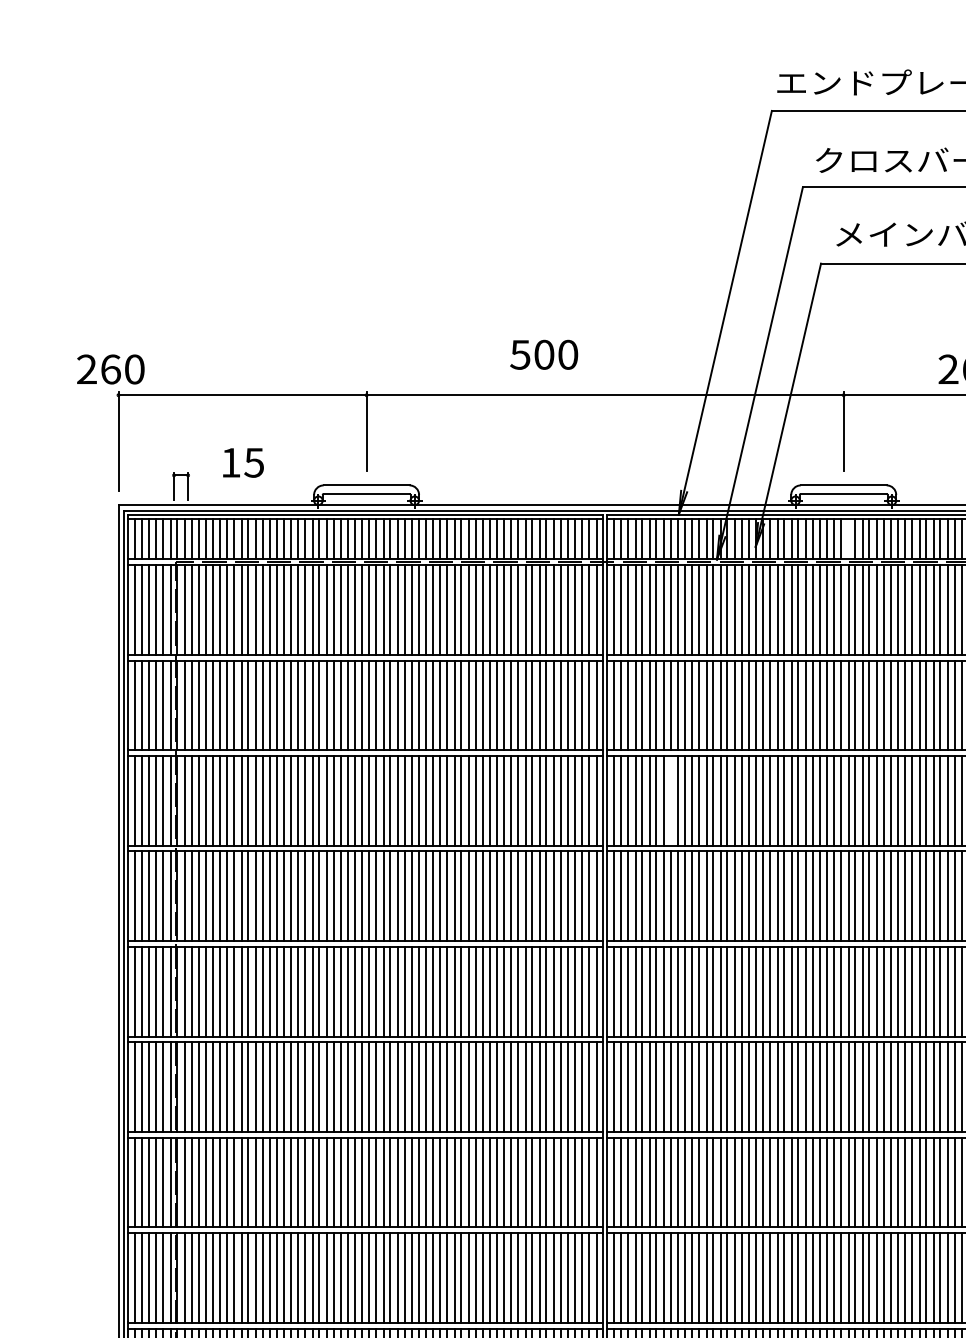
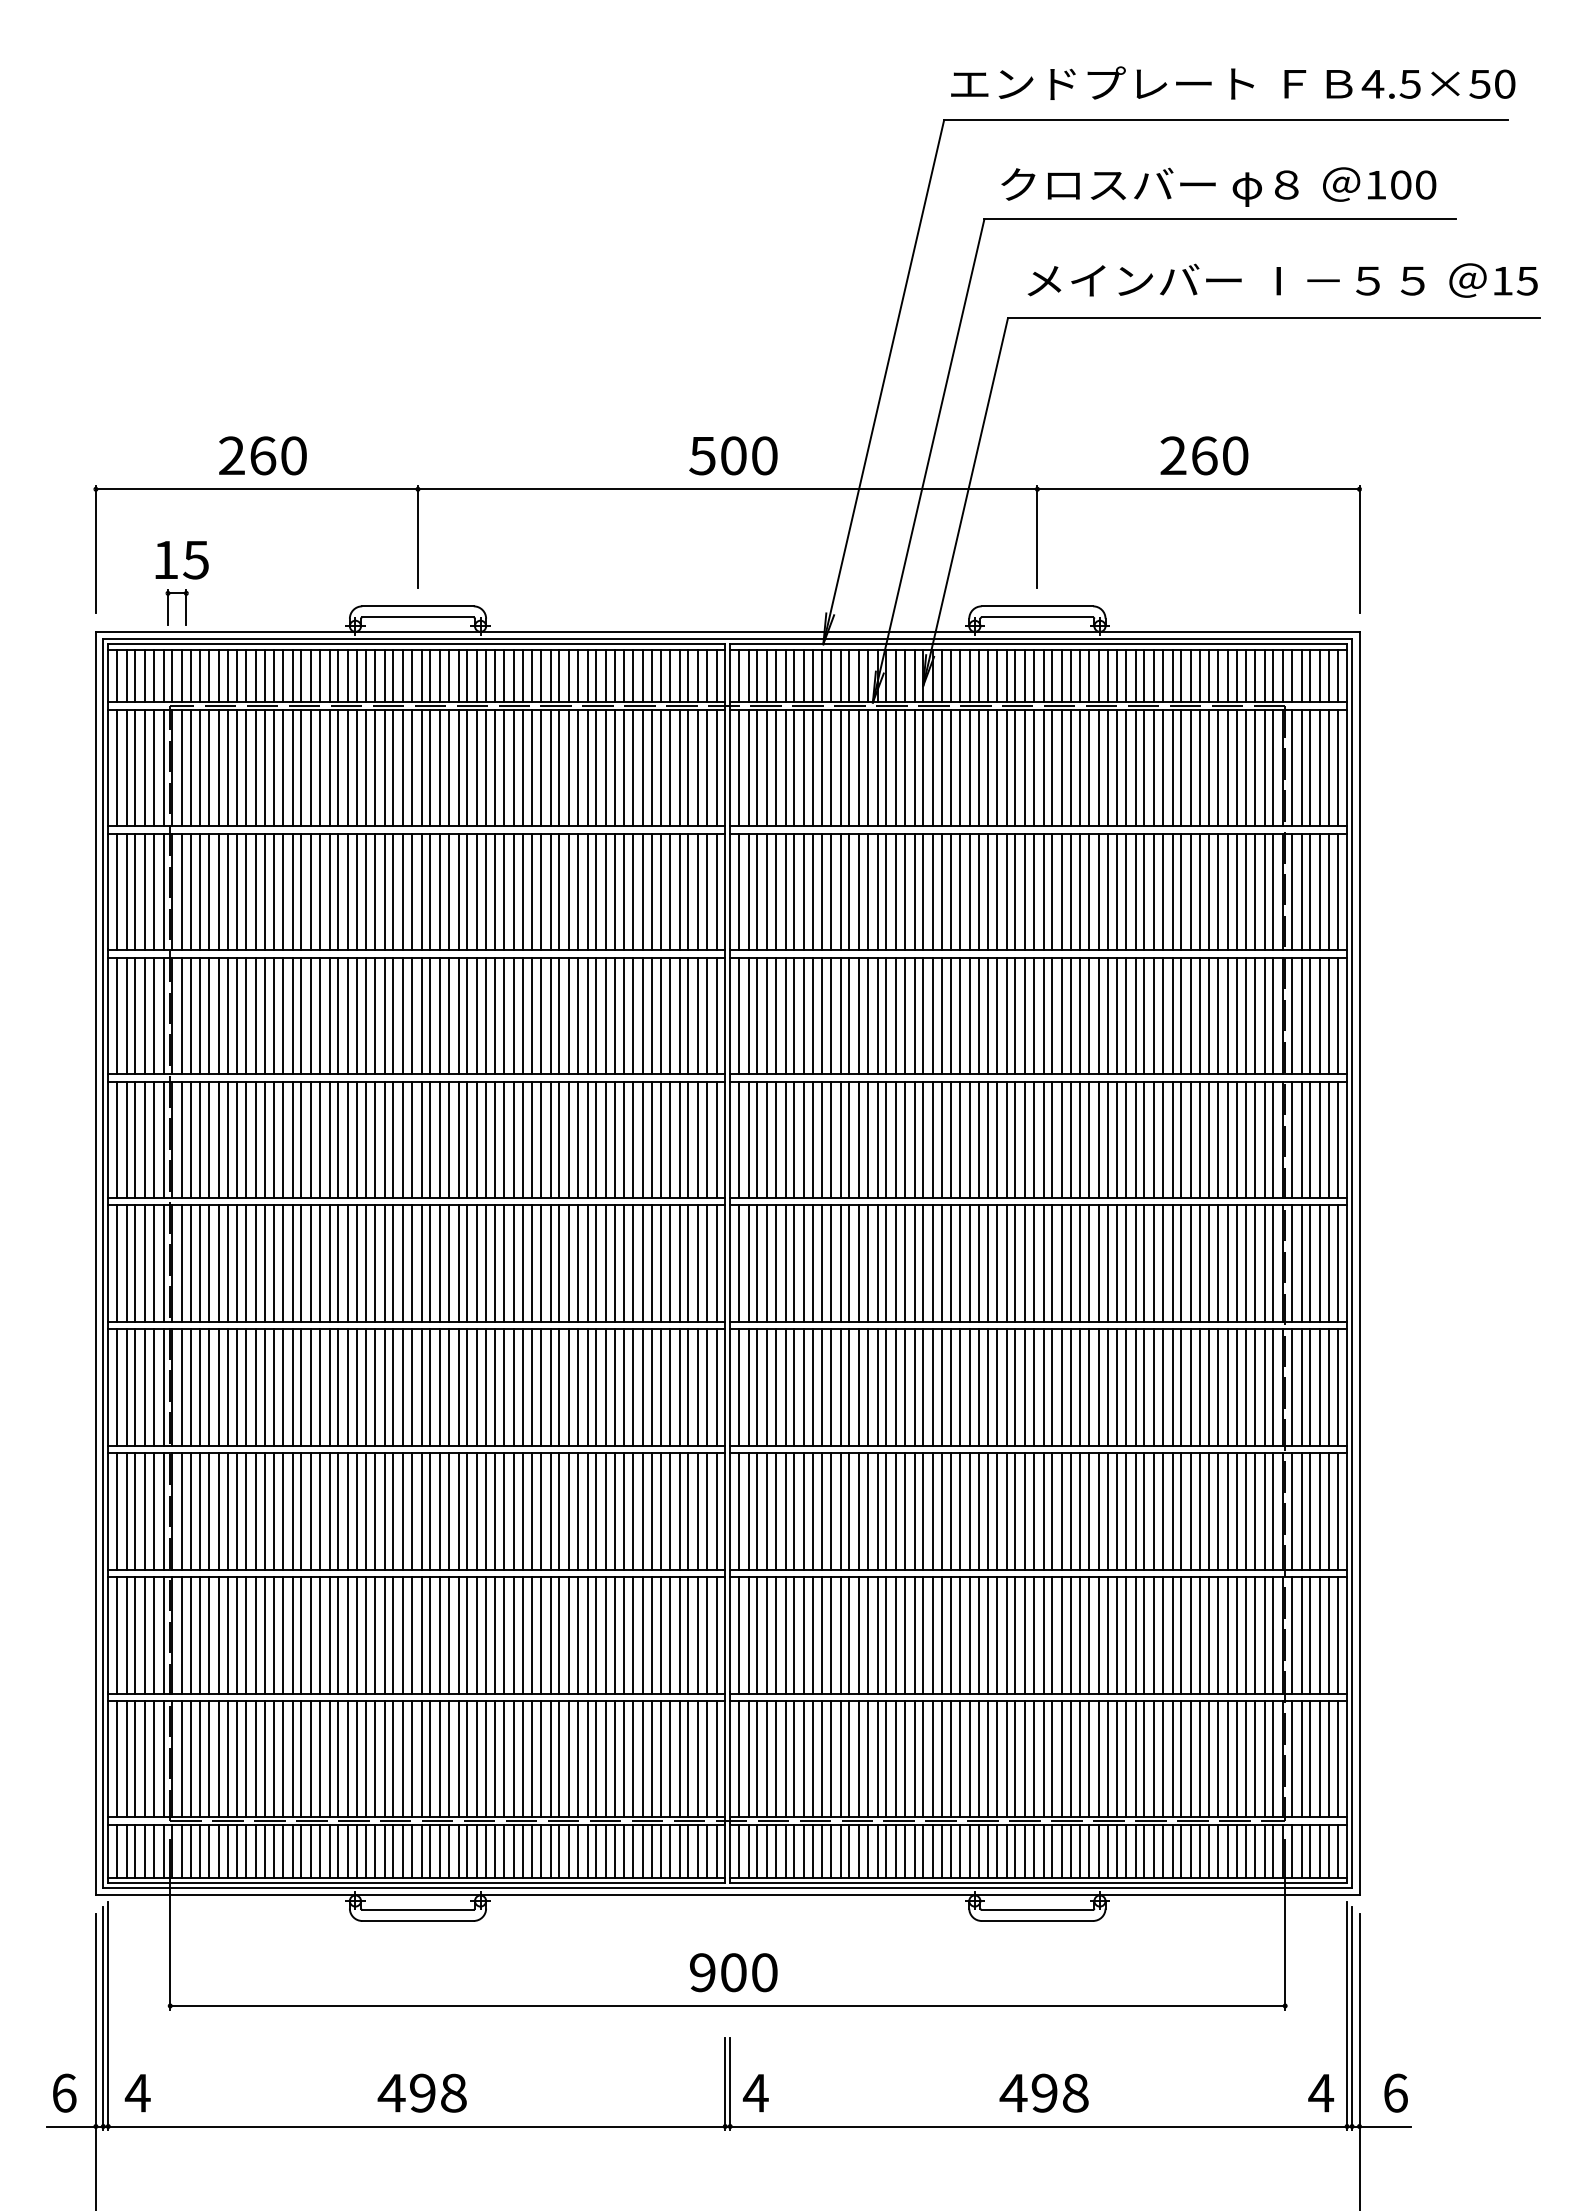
text: (544, 354) -> (733, 455), moved
text: (110, 369) -> (262, 455), moved
text: (242, 463) -> (181, 560), moved
line: (848, 538) -> (1043, 675), added
line: (670, 800) -> (812, 1015), added

